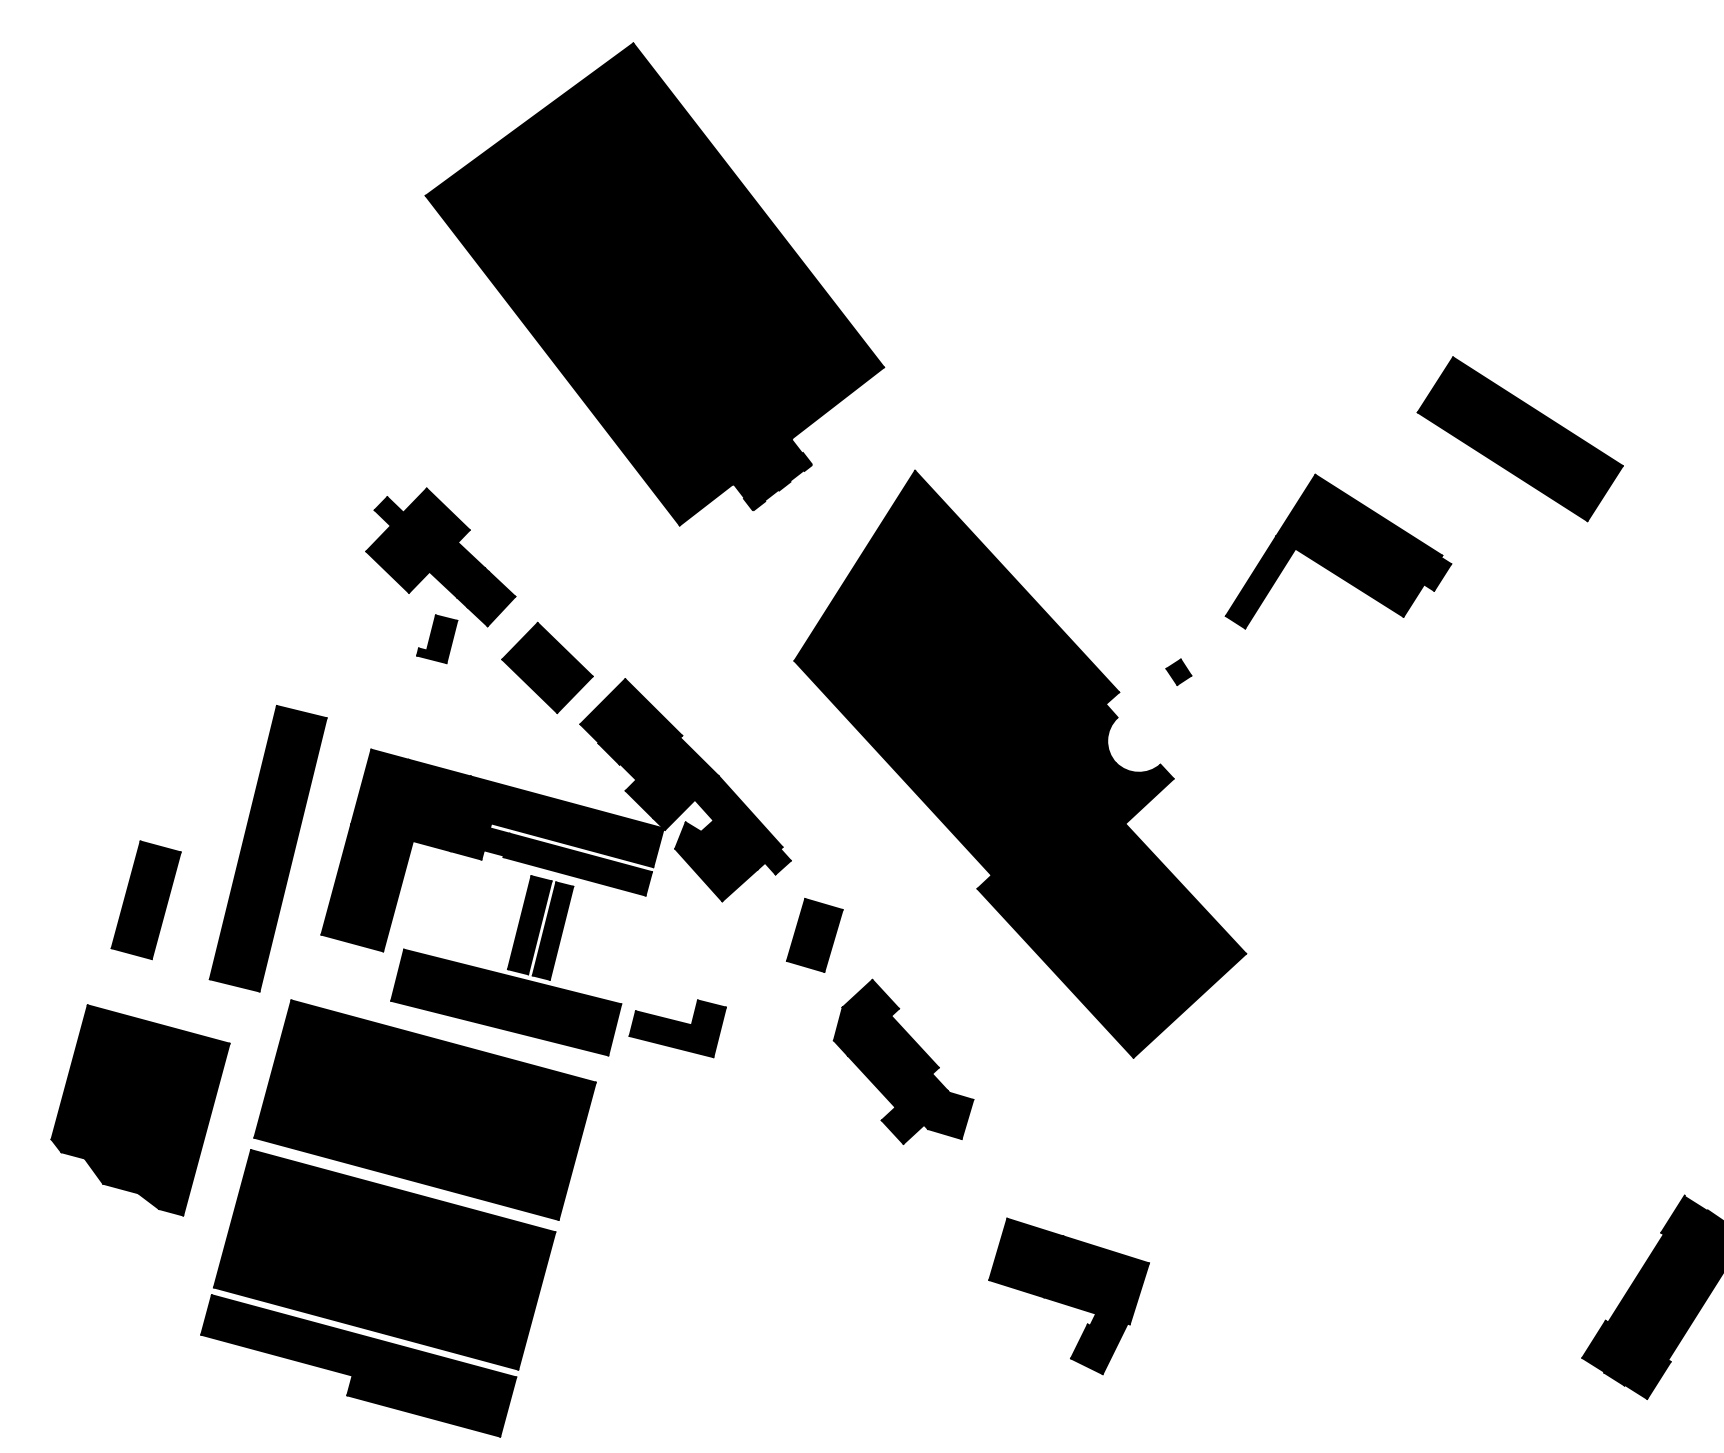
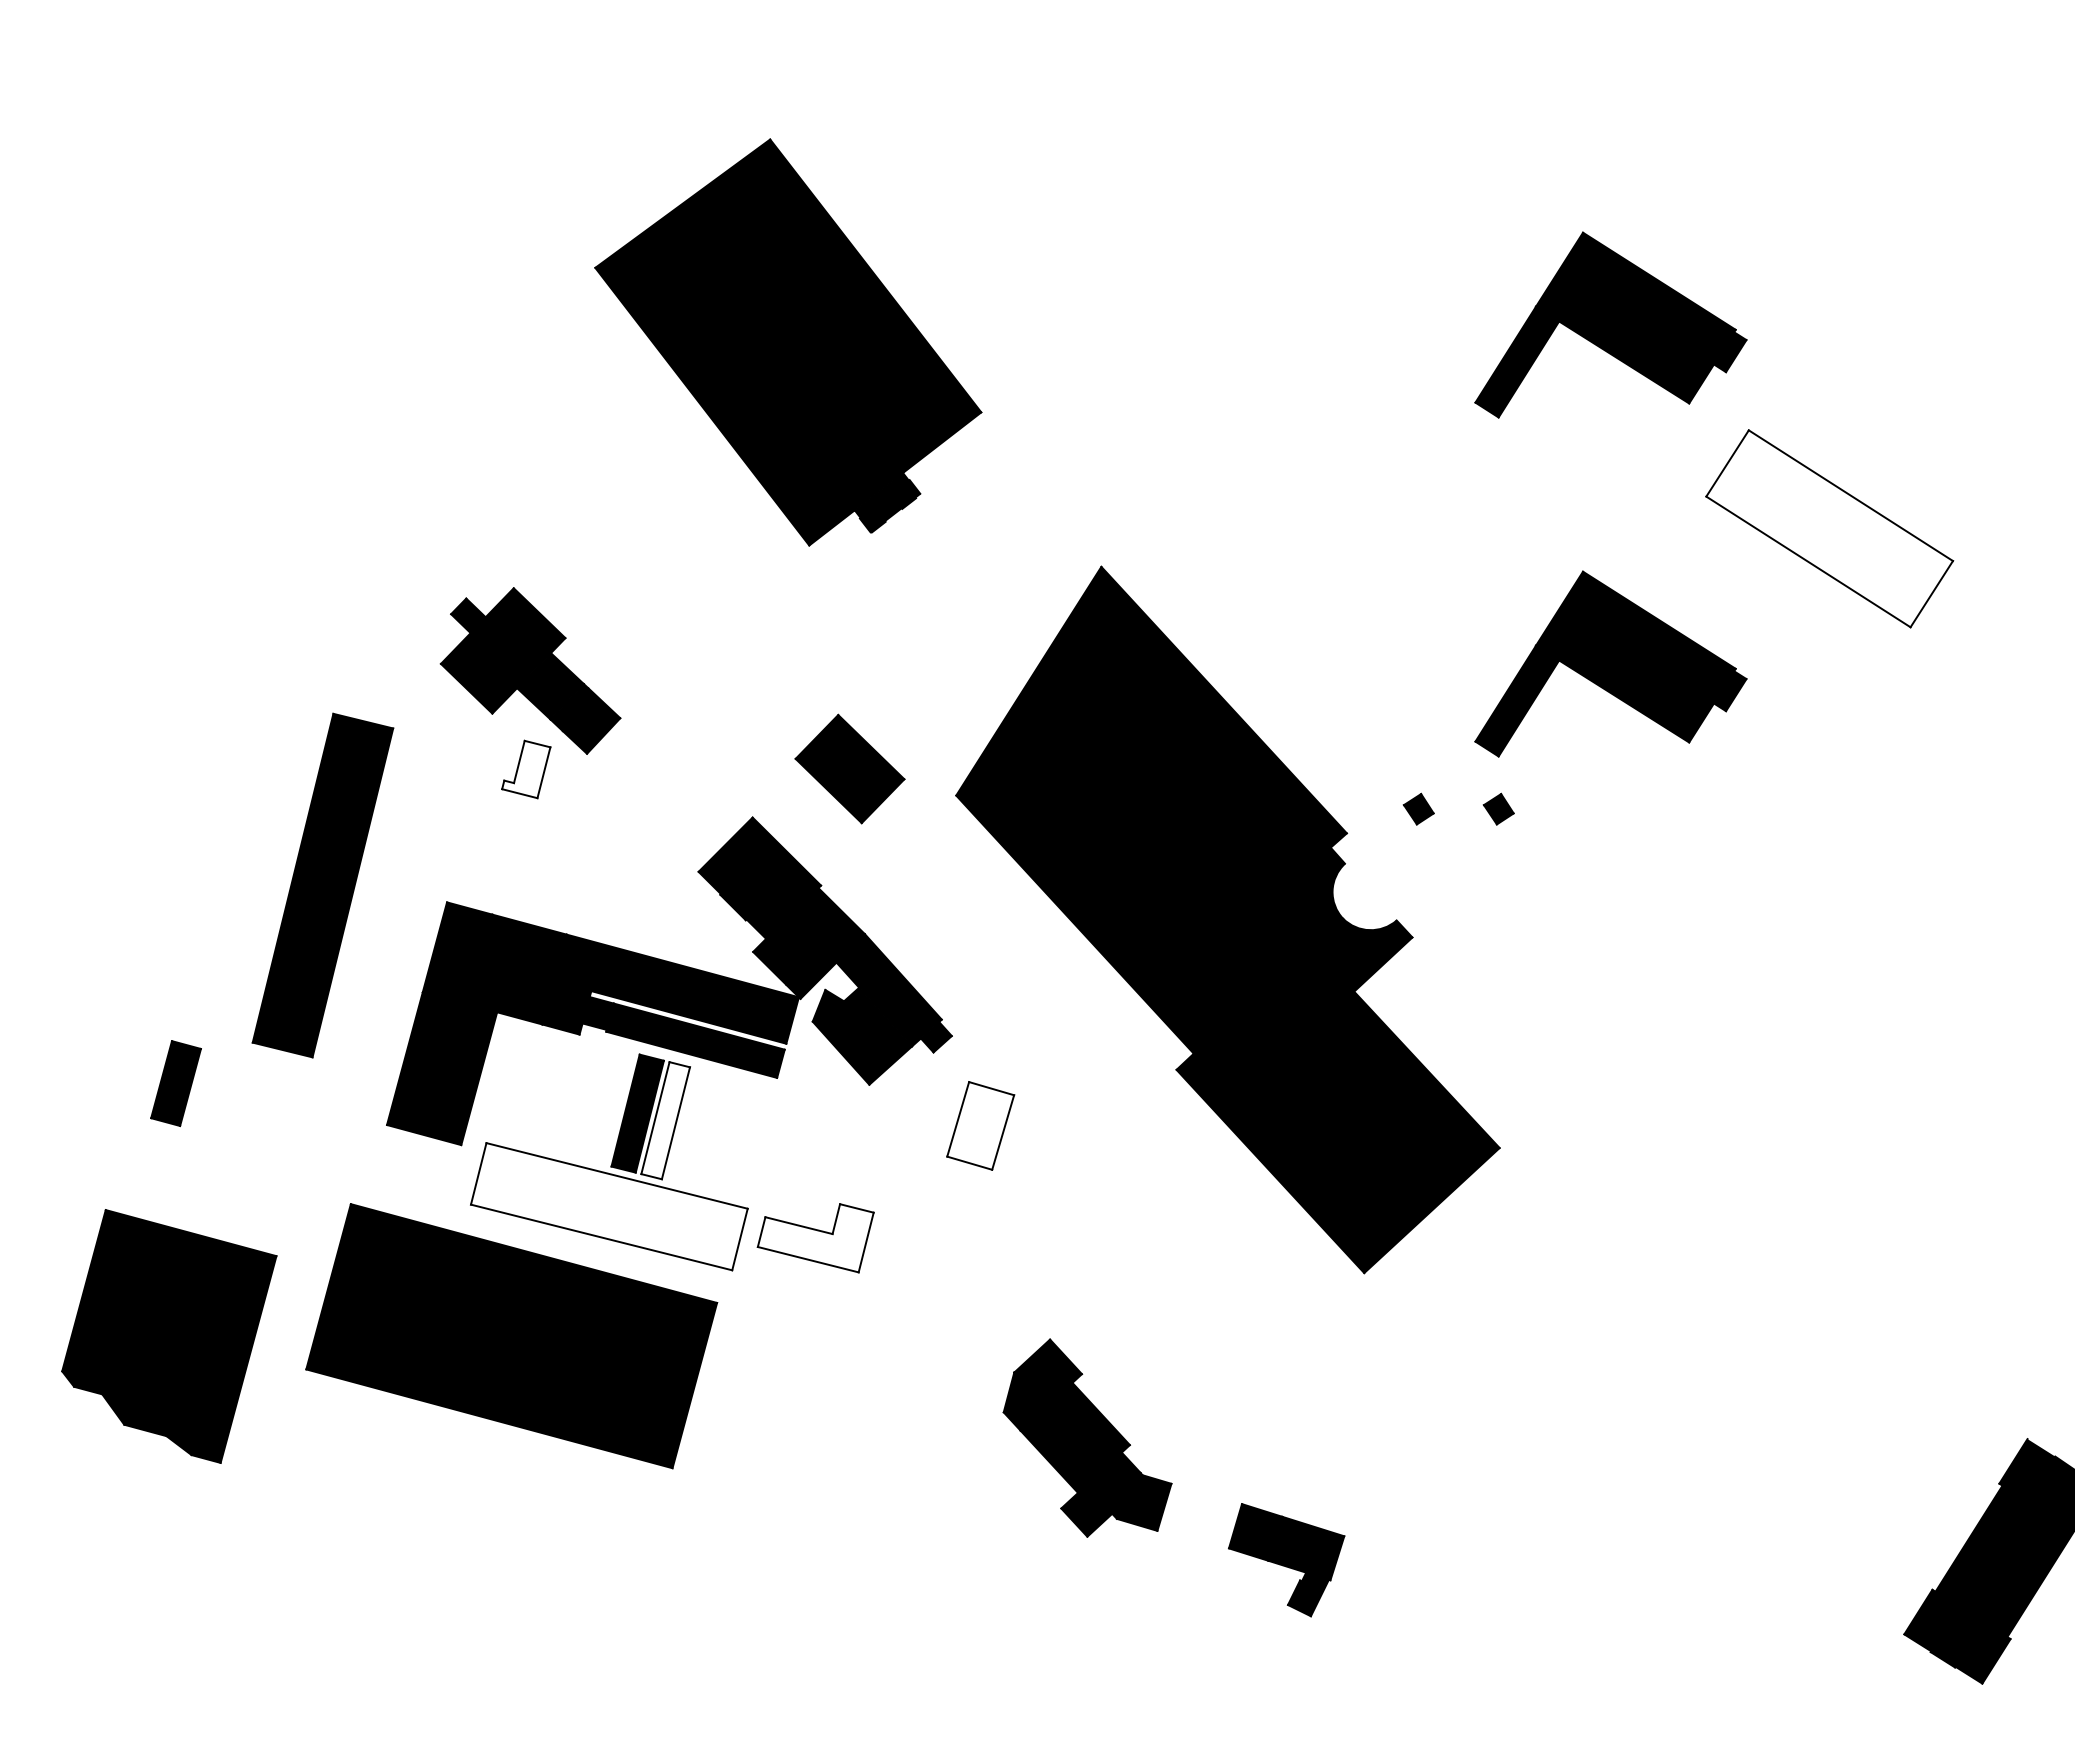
part: (1338, 269) -> (1610, 324), added
part: (655, 284) -> (788, 342), size x0.7
fill: (1520, 438) -> (1829, 528), removed
fill: (437, 639) -> (526, 769), removed
part: (547, 667) -> (849, 768), moved
part: (1245, 671) -> (1498, 808), added
part: (267, 848) -> (322, 885), moved
part: (145, 900) -> (175, 1083), size x0.6
fill: (552, 930) -> (665, 1120), removed
fill: (814, 935) -> (980, 1125), removed
fill: (506, 1002) -> (609, 1206), removed
fill: (677, 1028) -> (815, 1238), removed
part: (903, 1061) -> (1087, 1437), moved
part: (378, 1293) -> (455, 1556), removed
part: (1068, 1295) -> (1286, 1559), size x0.6

